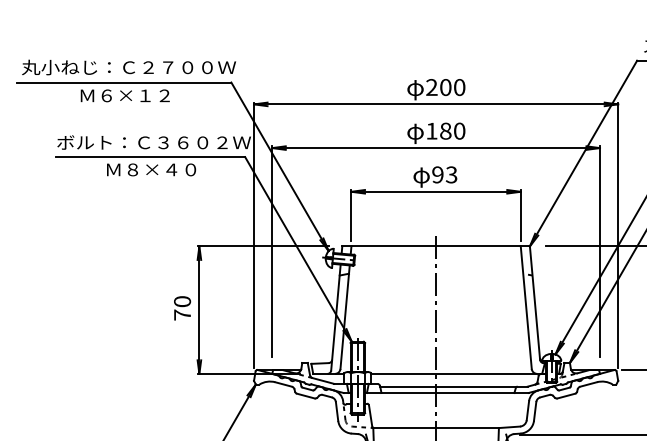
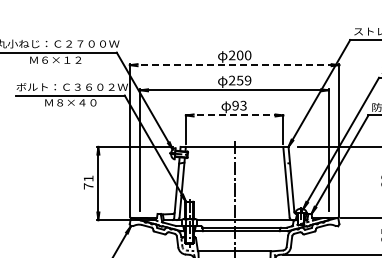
line: (435, 104) -> (234, 65), solid -> dashed
text: (446, 131) -> (240, 80), 180 -> 259
line: (435, 191) -> (234, 115), solid -> dashed
text: (182, 301) -> (88, 178), 70 -> 71

